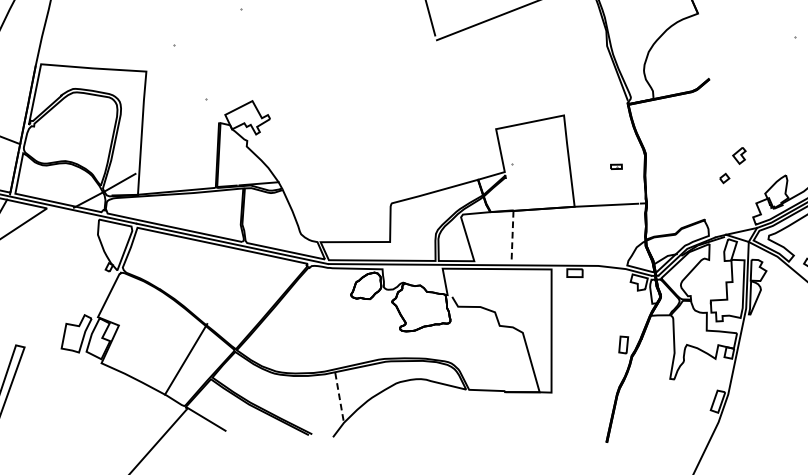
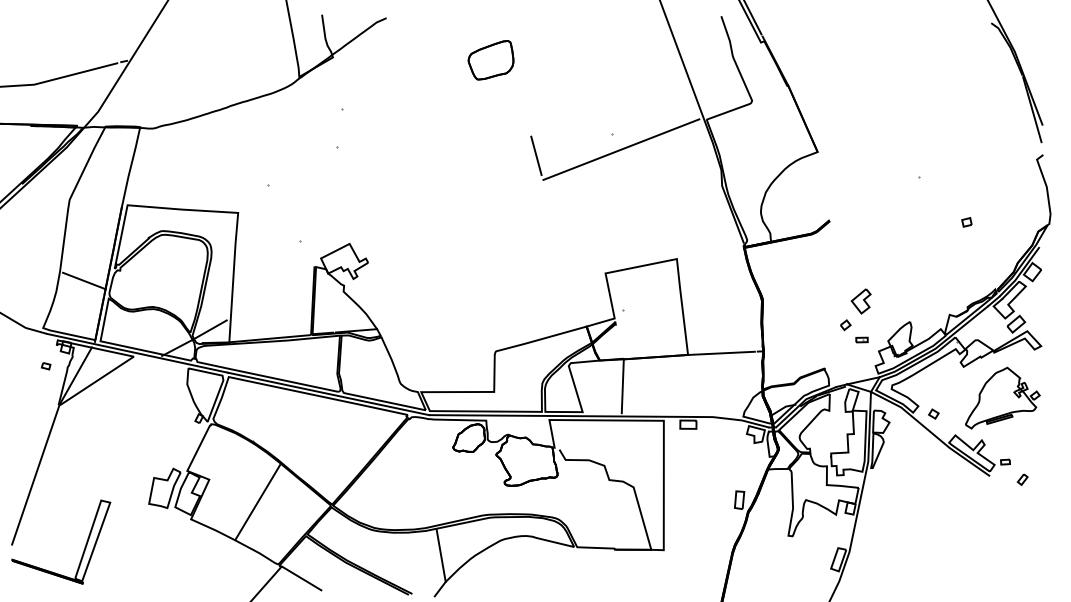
part: (738, 155) -> (860, 301), size x1.43
part: (615, 166) -> (861, 339), moved
line: (512, 236) -> (622, 386), dashed -> solid
line: (185, 359) -> (257, 502), moved
line: (339, 397) -> (441, 555), dashed -> solid

